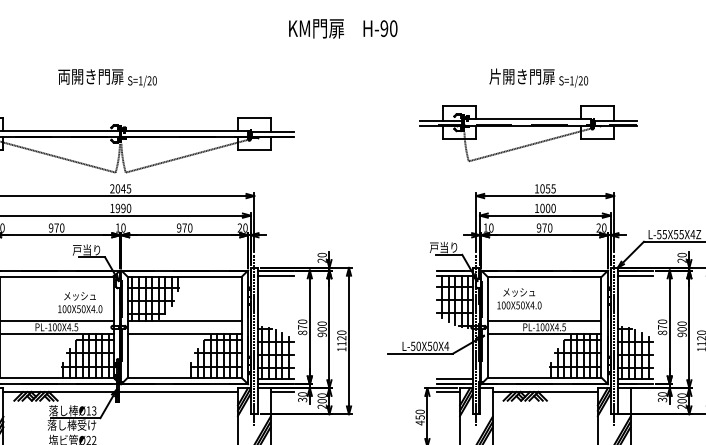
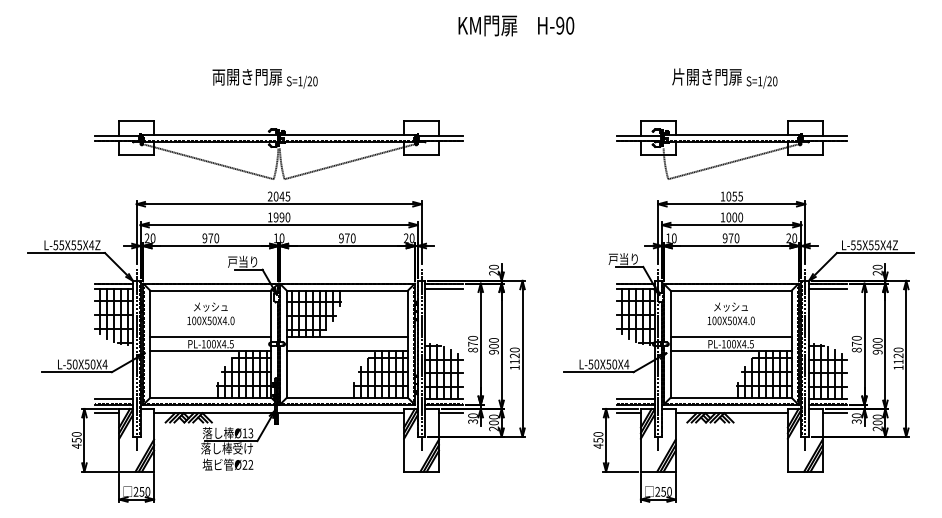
part: (528, 133) -> (731, 149), moved
text: (518, 298) -> (730, 313), moved
text: (79, 302) -> (210, 313), moved
line: (641, 392) -> (834, 413), added

